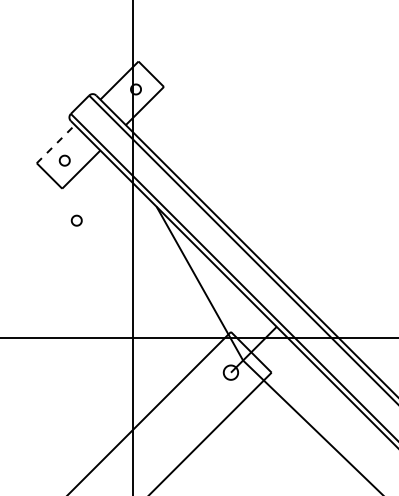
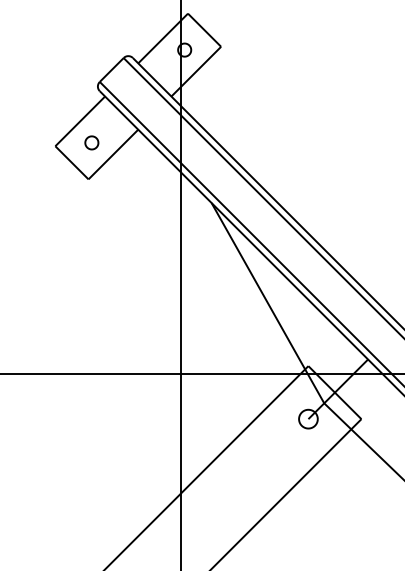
line: (55, 144) -> (79, 121), dashed -> solid
part: (76, 220) -> (107, 220), removed

